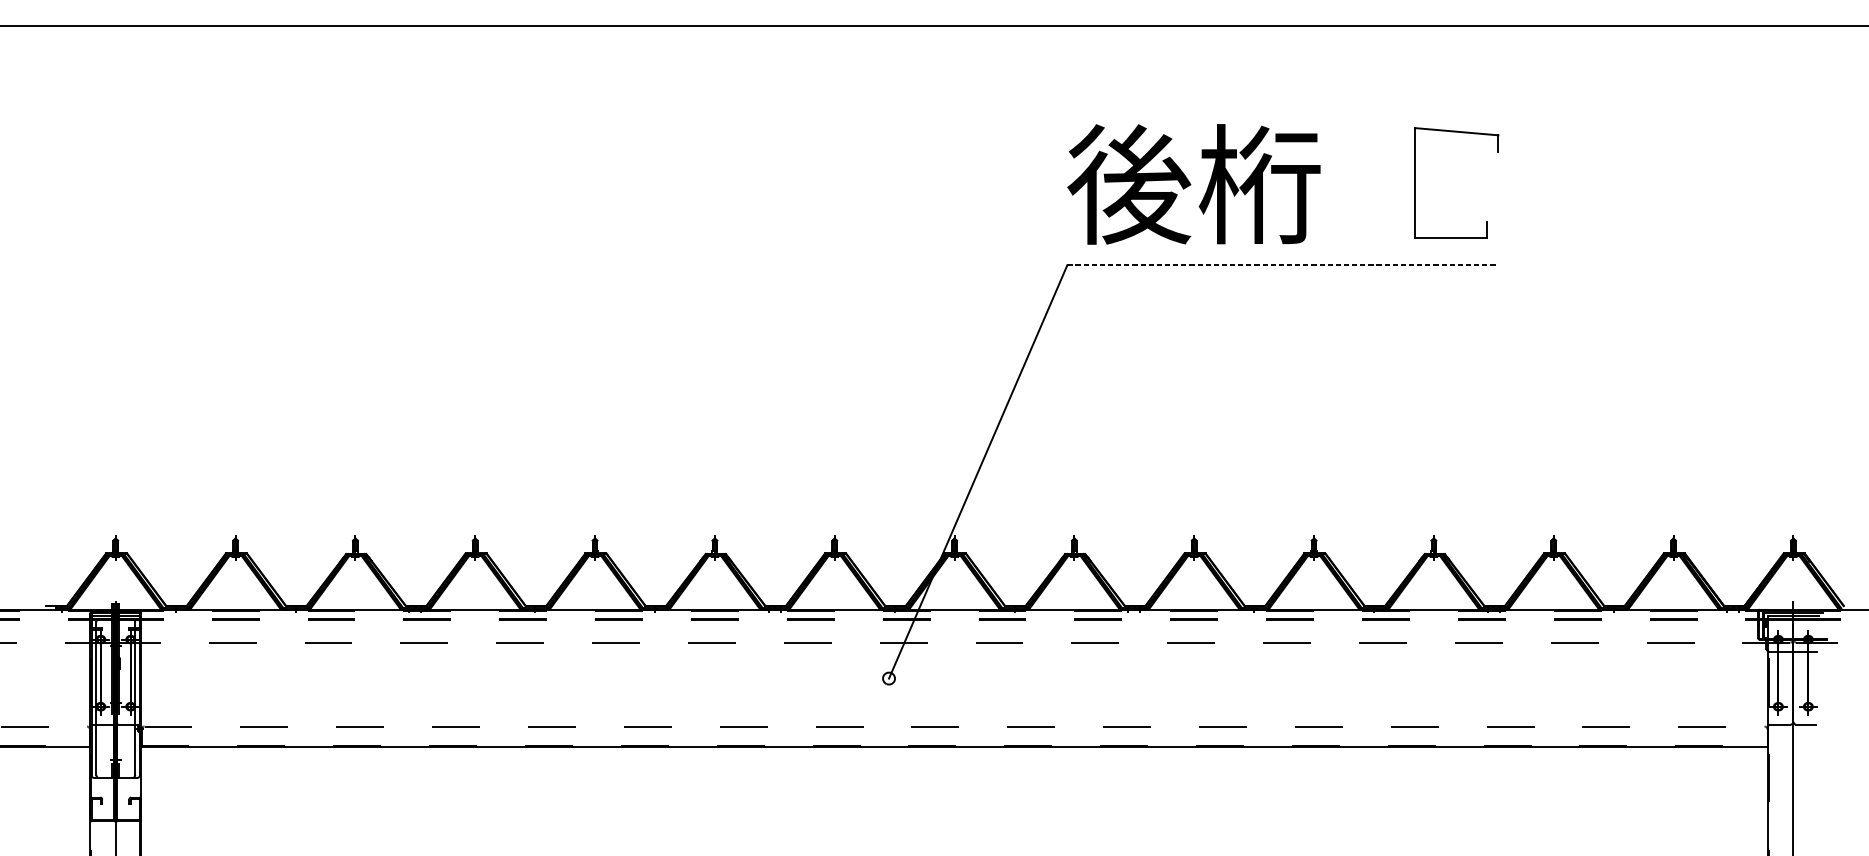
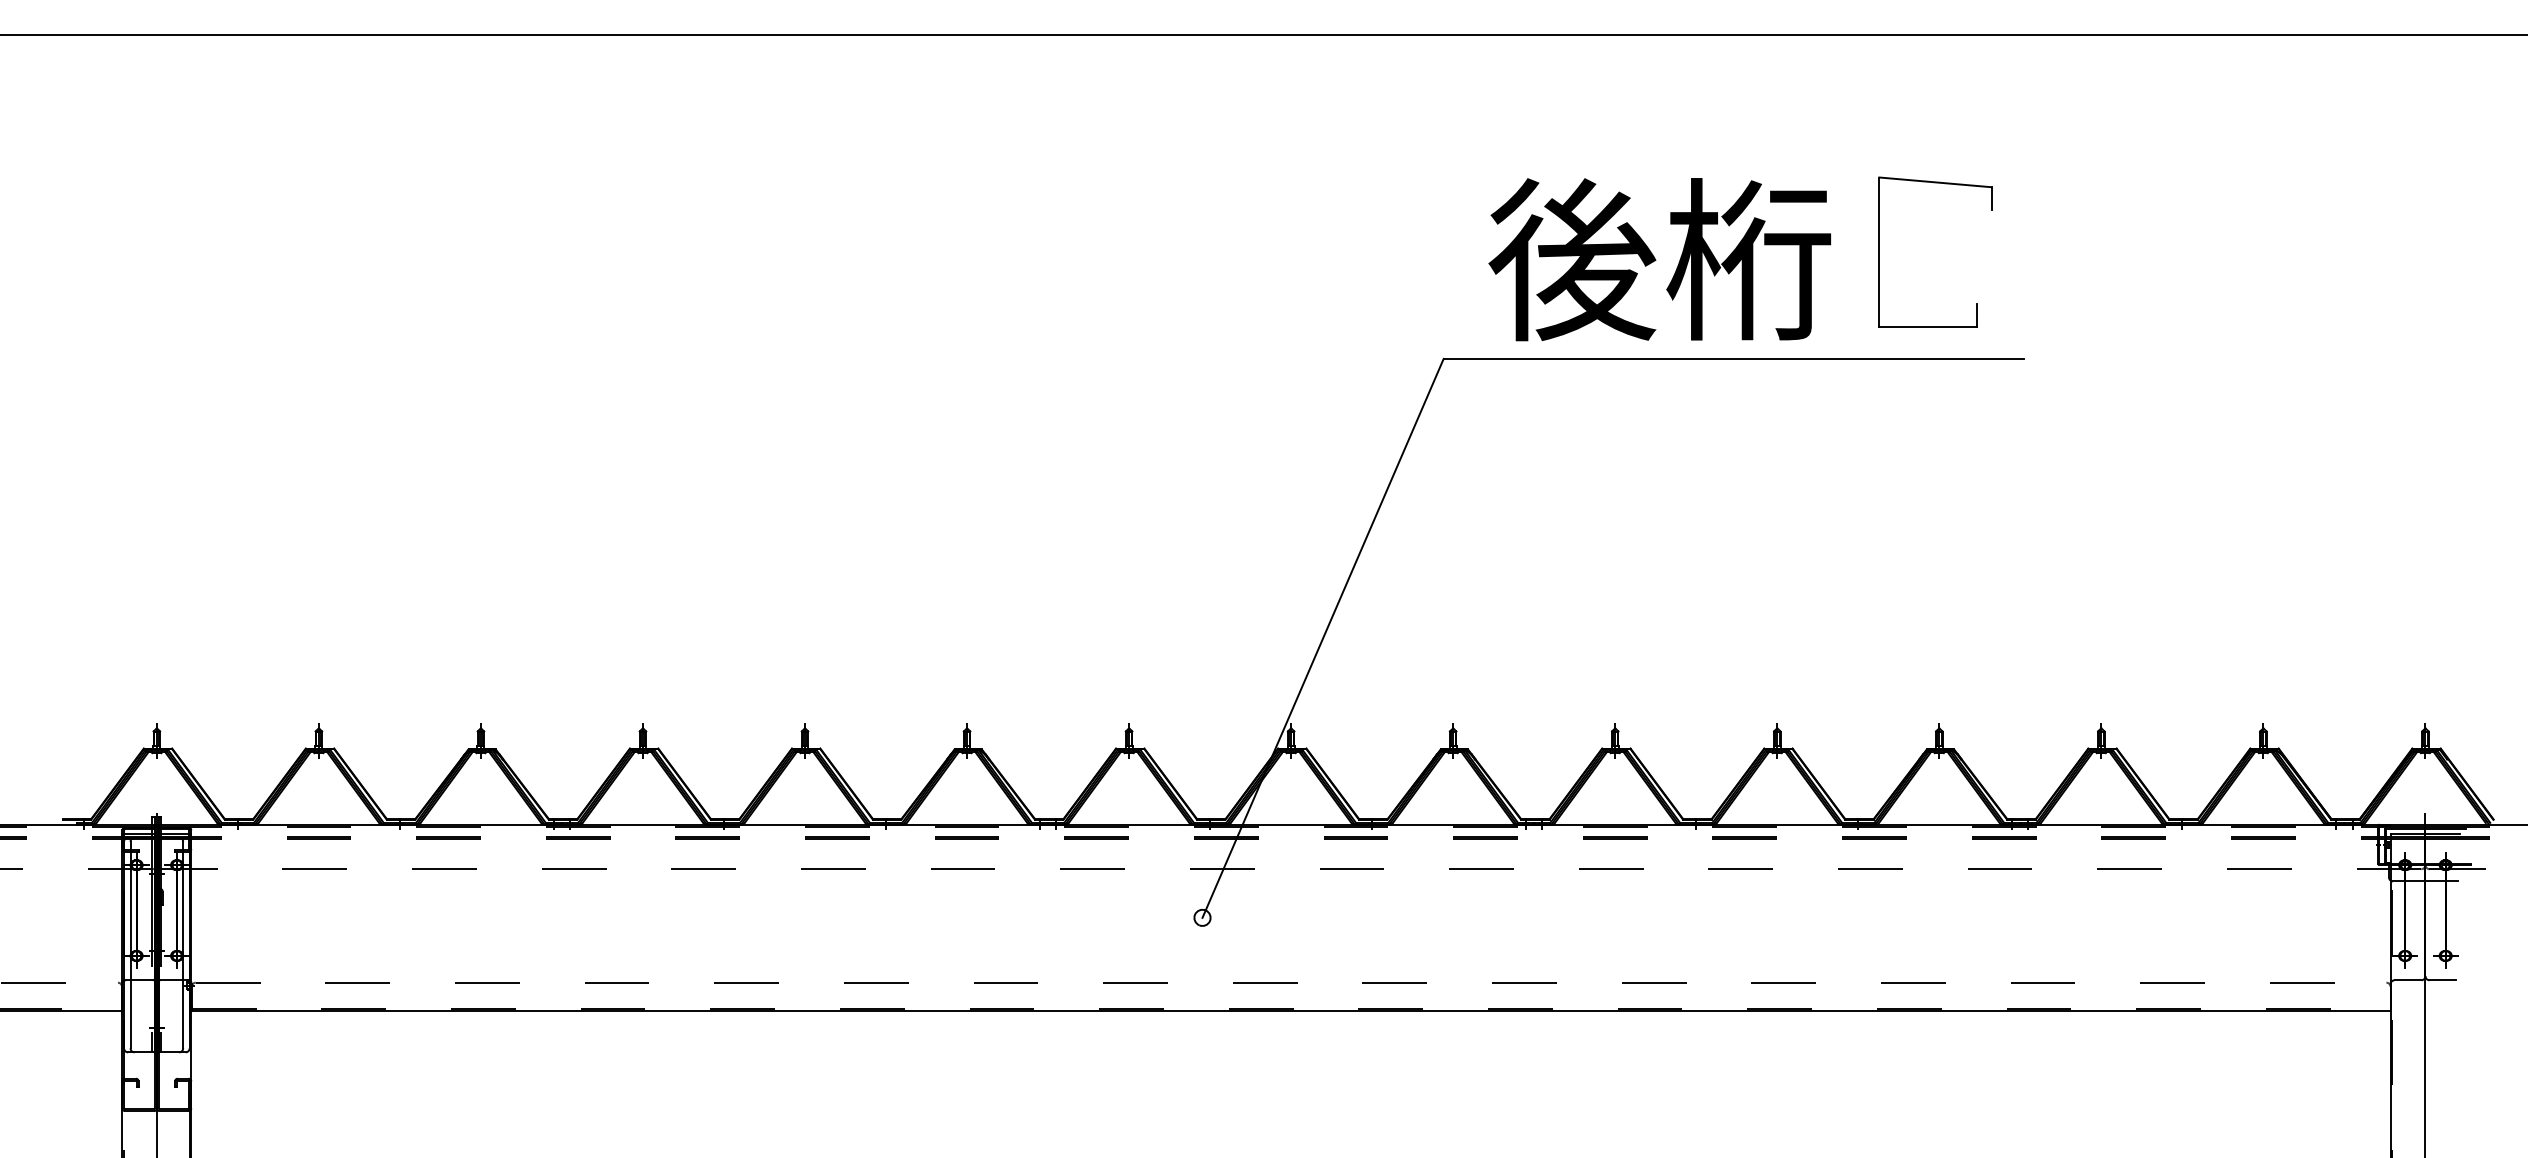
part: (1415, 182) -> (1879, 251), moved
text: (1193, 184) -> (1659, 259), moved
line: (1282, 264) -> (1734, 358), dashed -> solid

